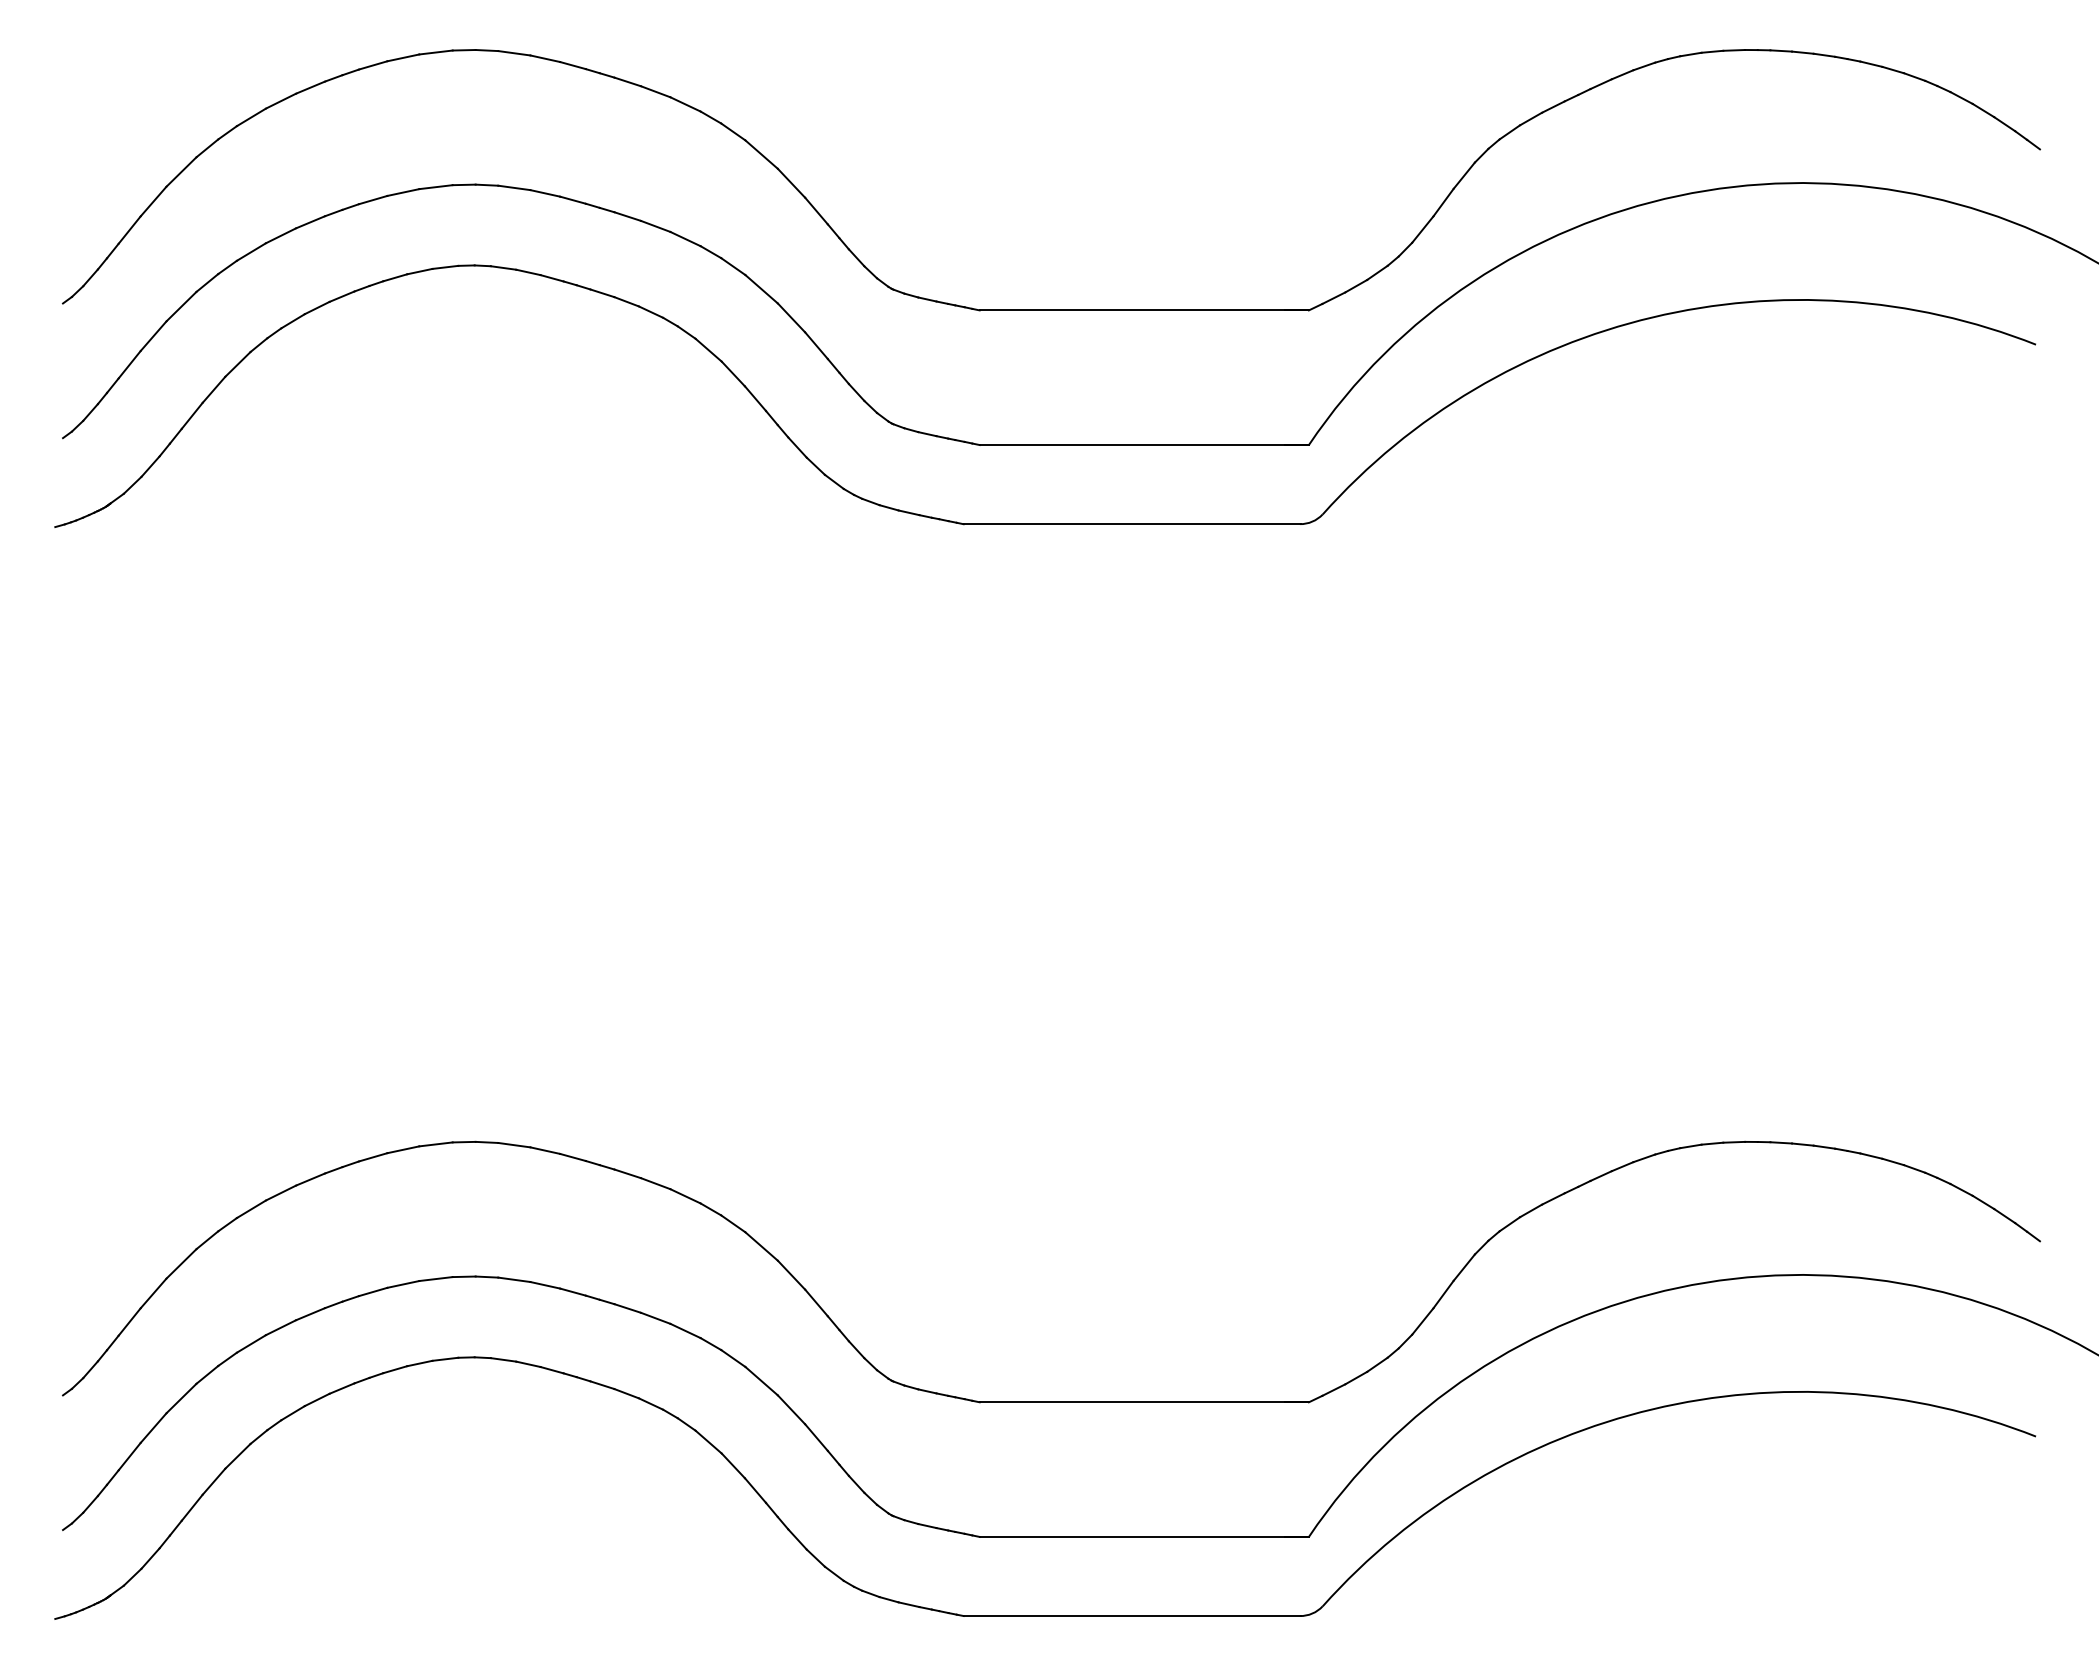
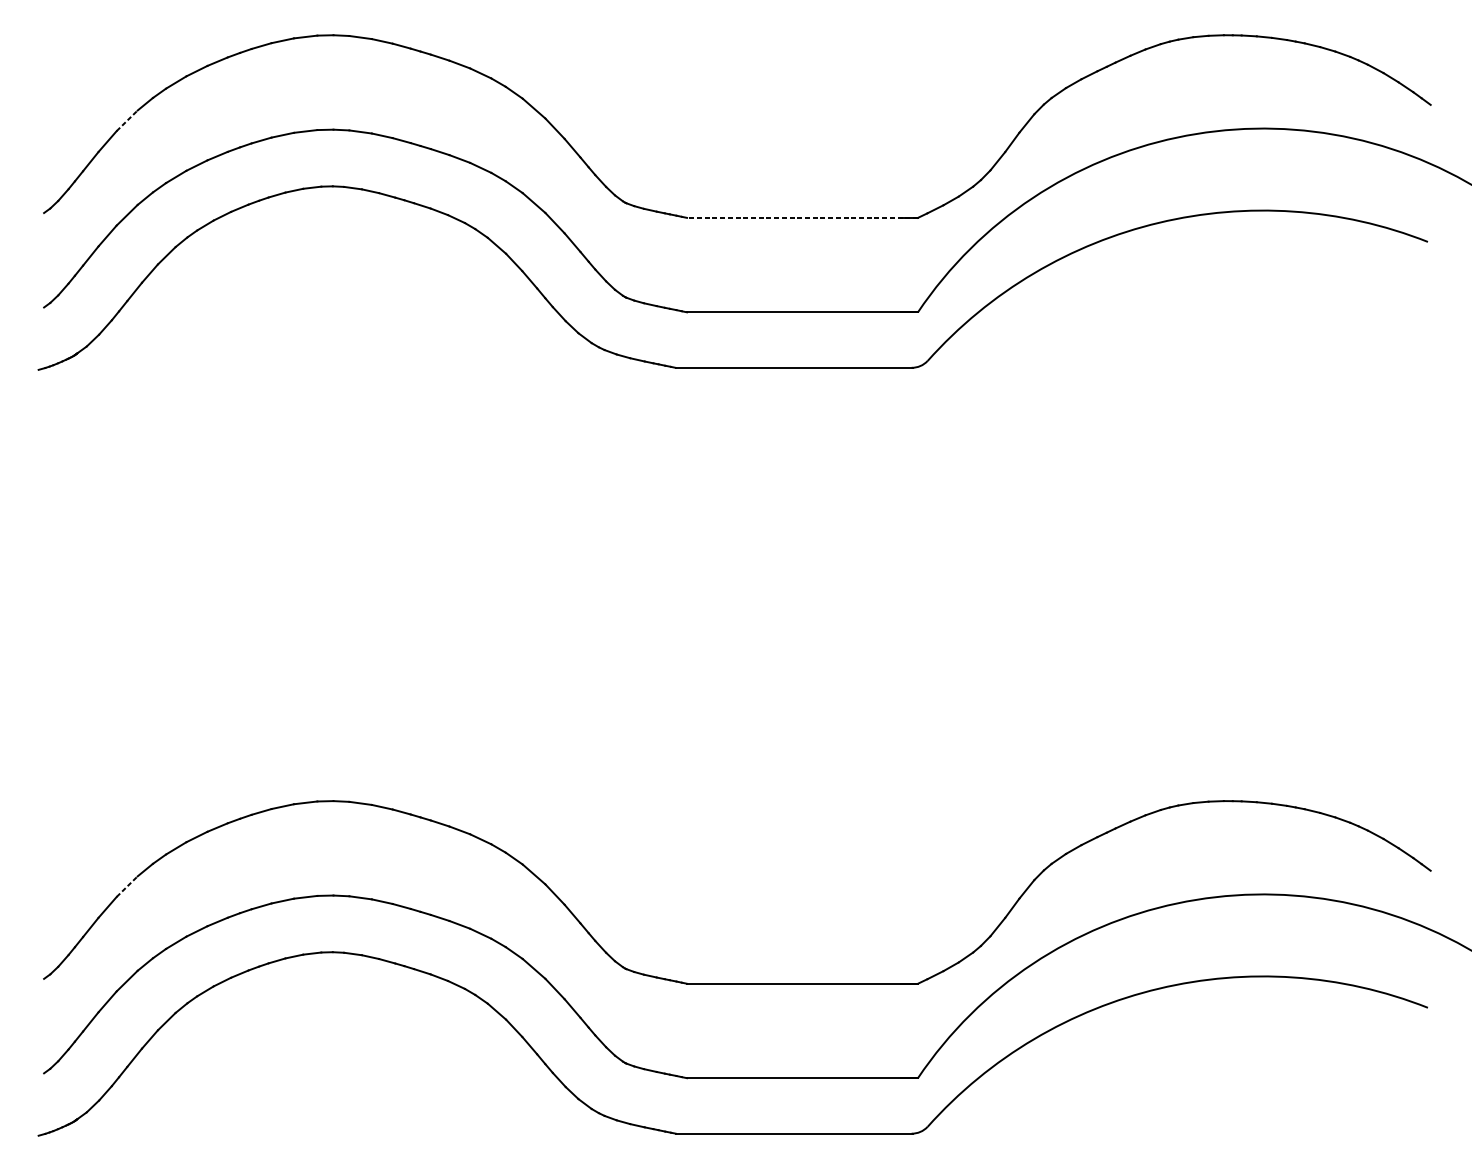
line: (181, 171) -> (127, 120), solid -> dashed
line: (1144, 310) -> (802, 217), solid -> dashed
line: (181, 1263) -> (127, 886), solid -> dashed

